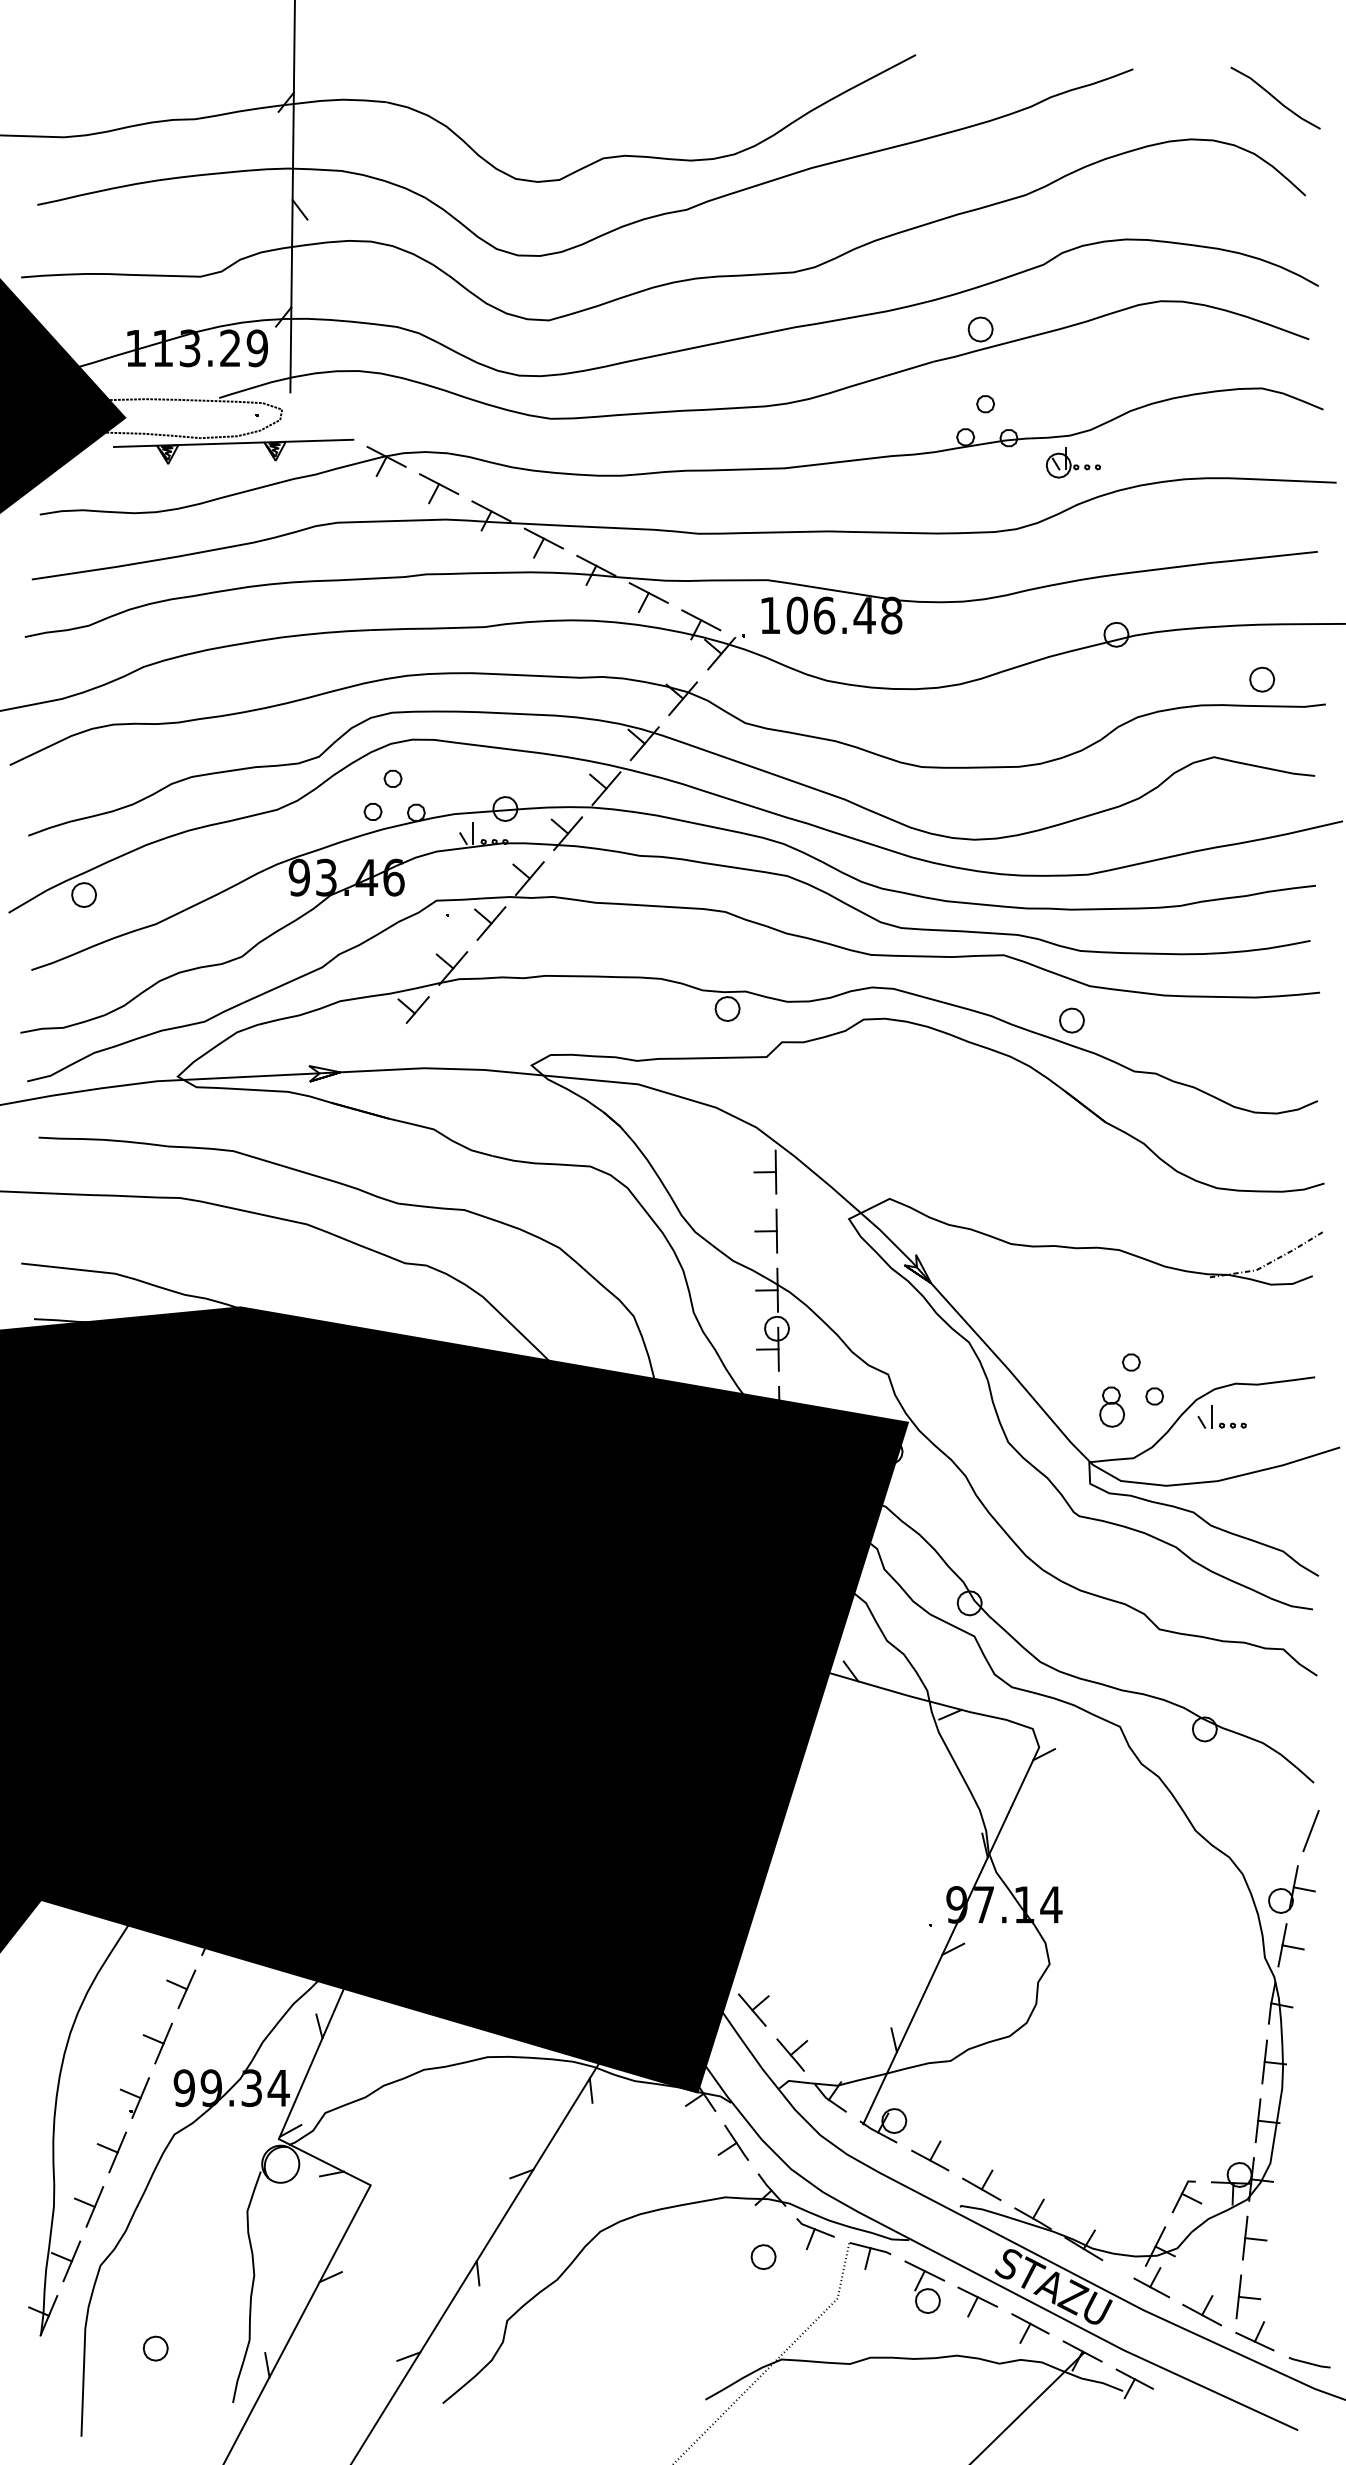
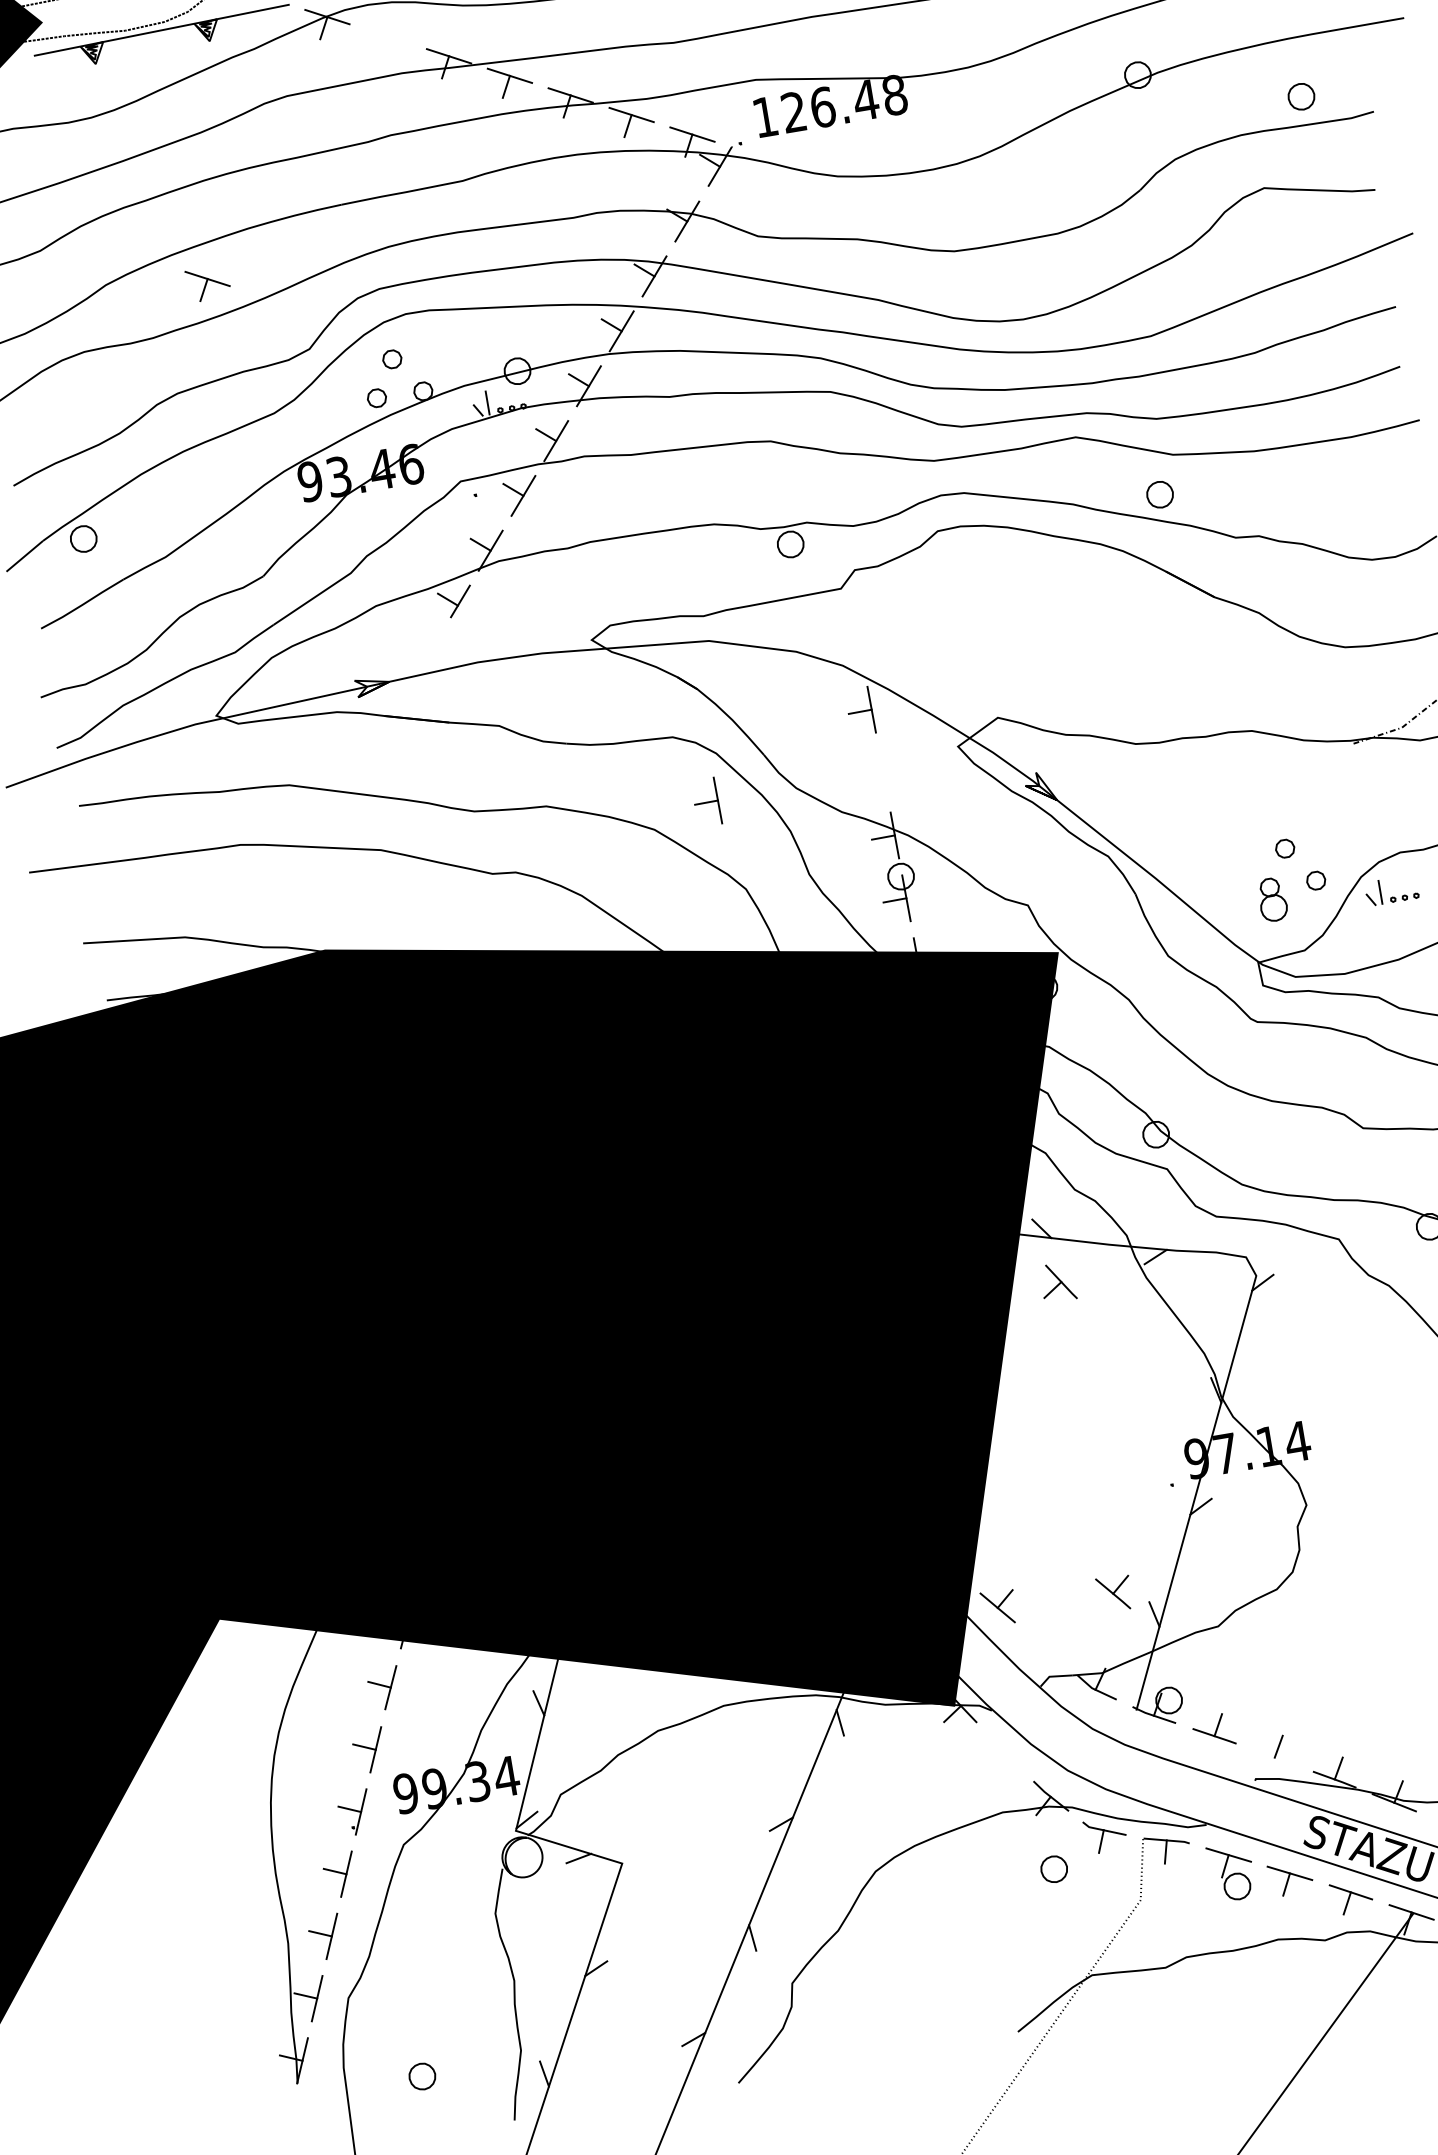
part: (439, 488) -> (208, 283), moved
text: (797, 615) -> (794, 112), 106.48 -> 126.48
part: (766, 1230) -> (706, 801), moved
part: (792, 2054) -> (1114, 1592), moved
part: (733, 2142) -> (1057, 1282), moved
line: (981, 2189) -> (1274, 1757), removed

